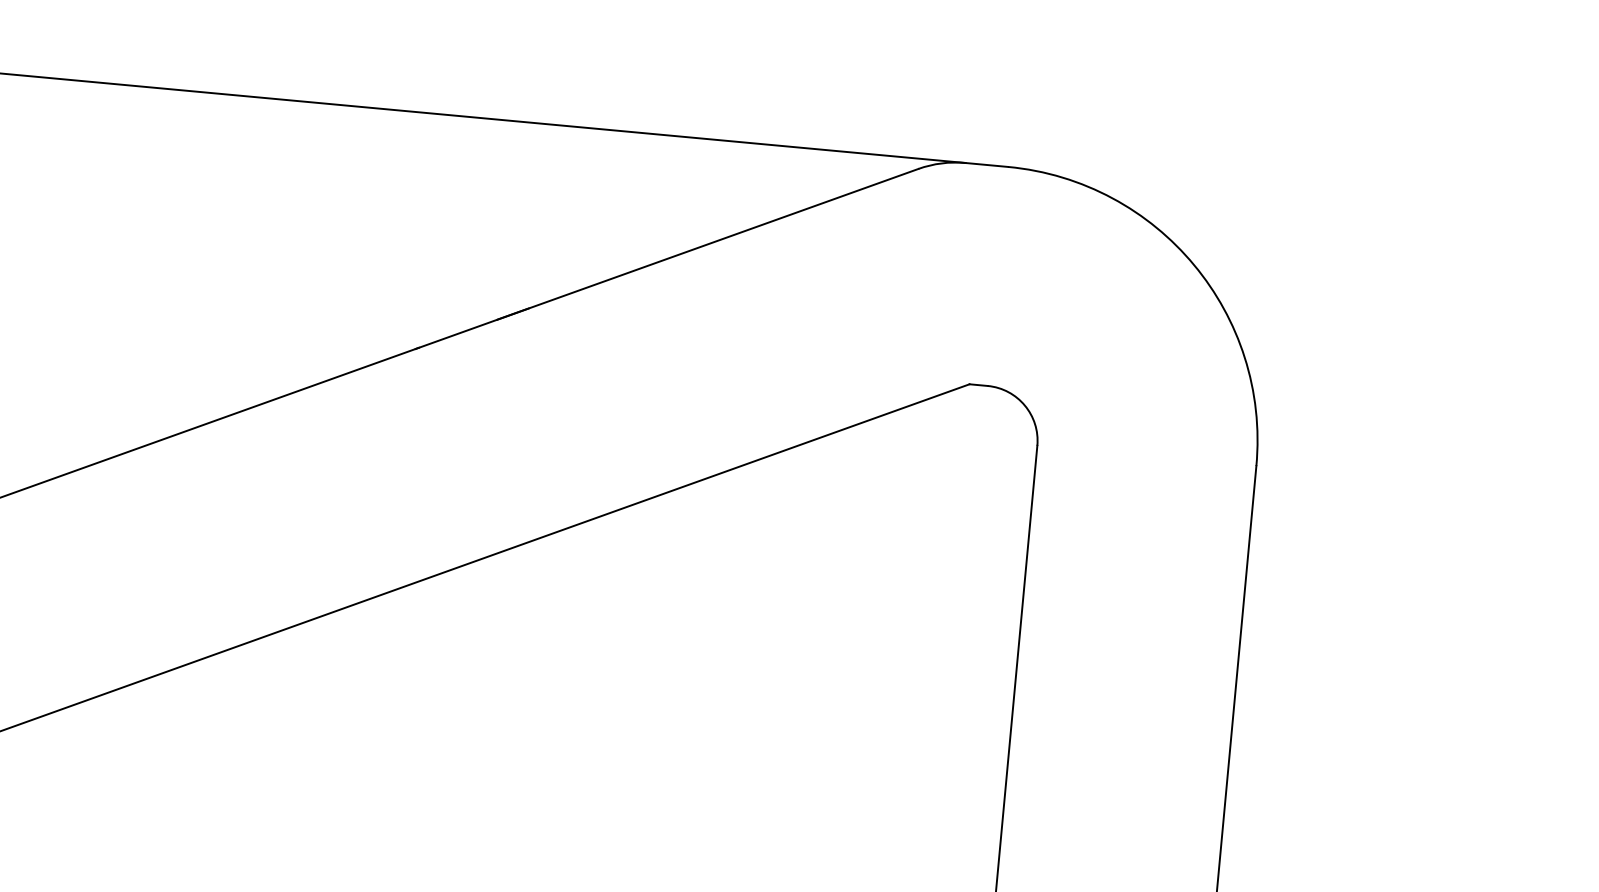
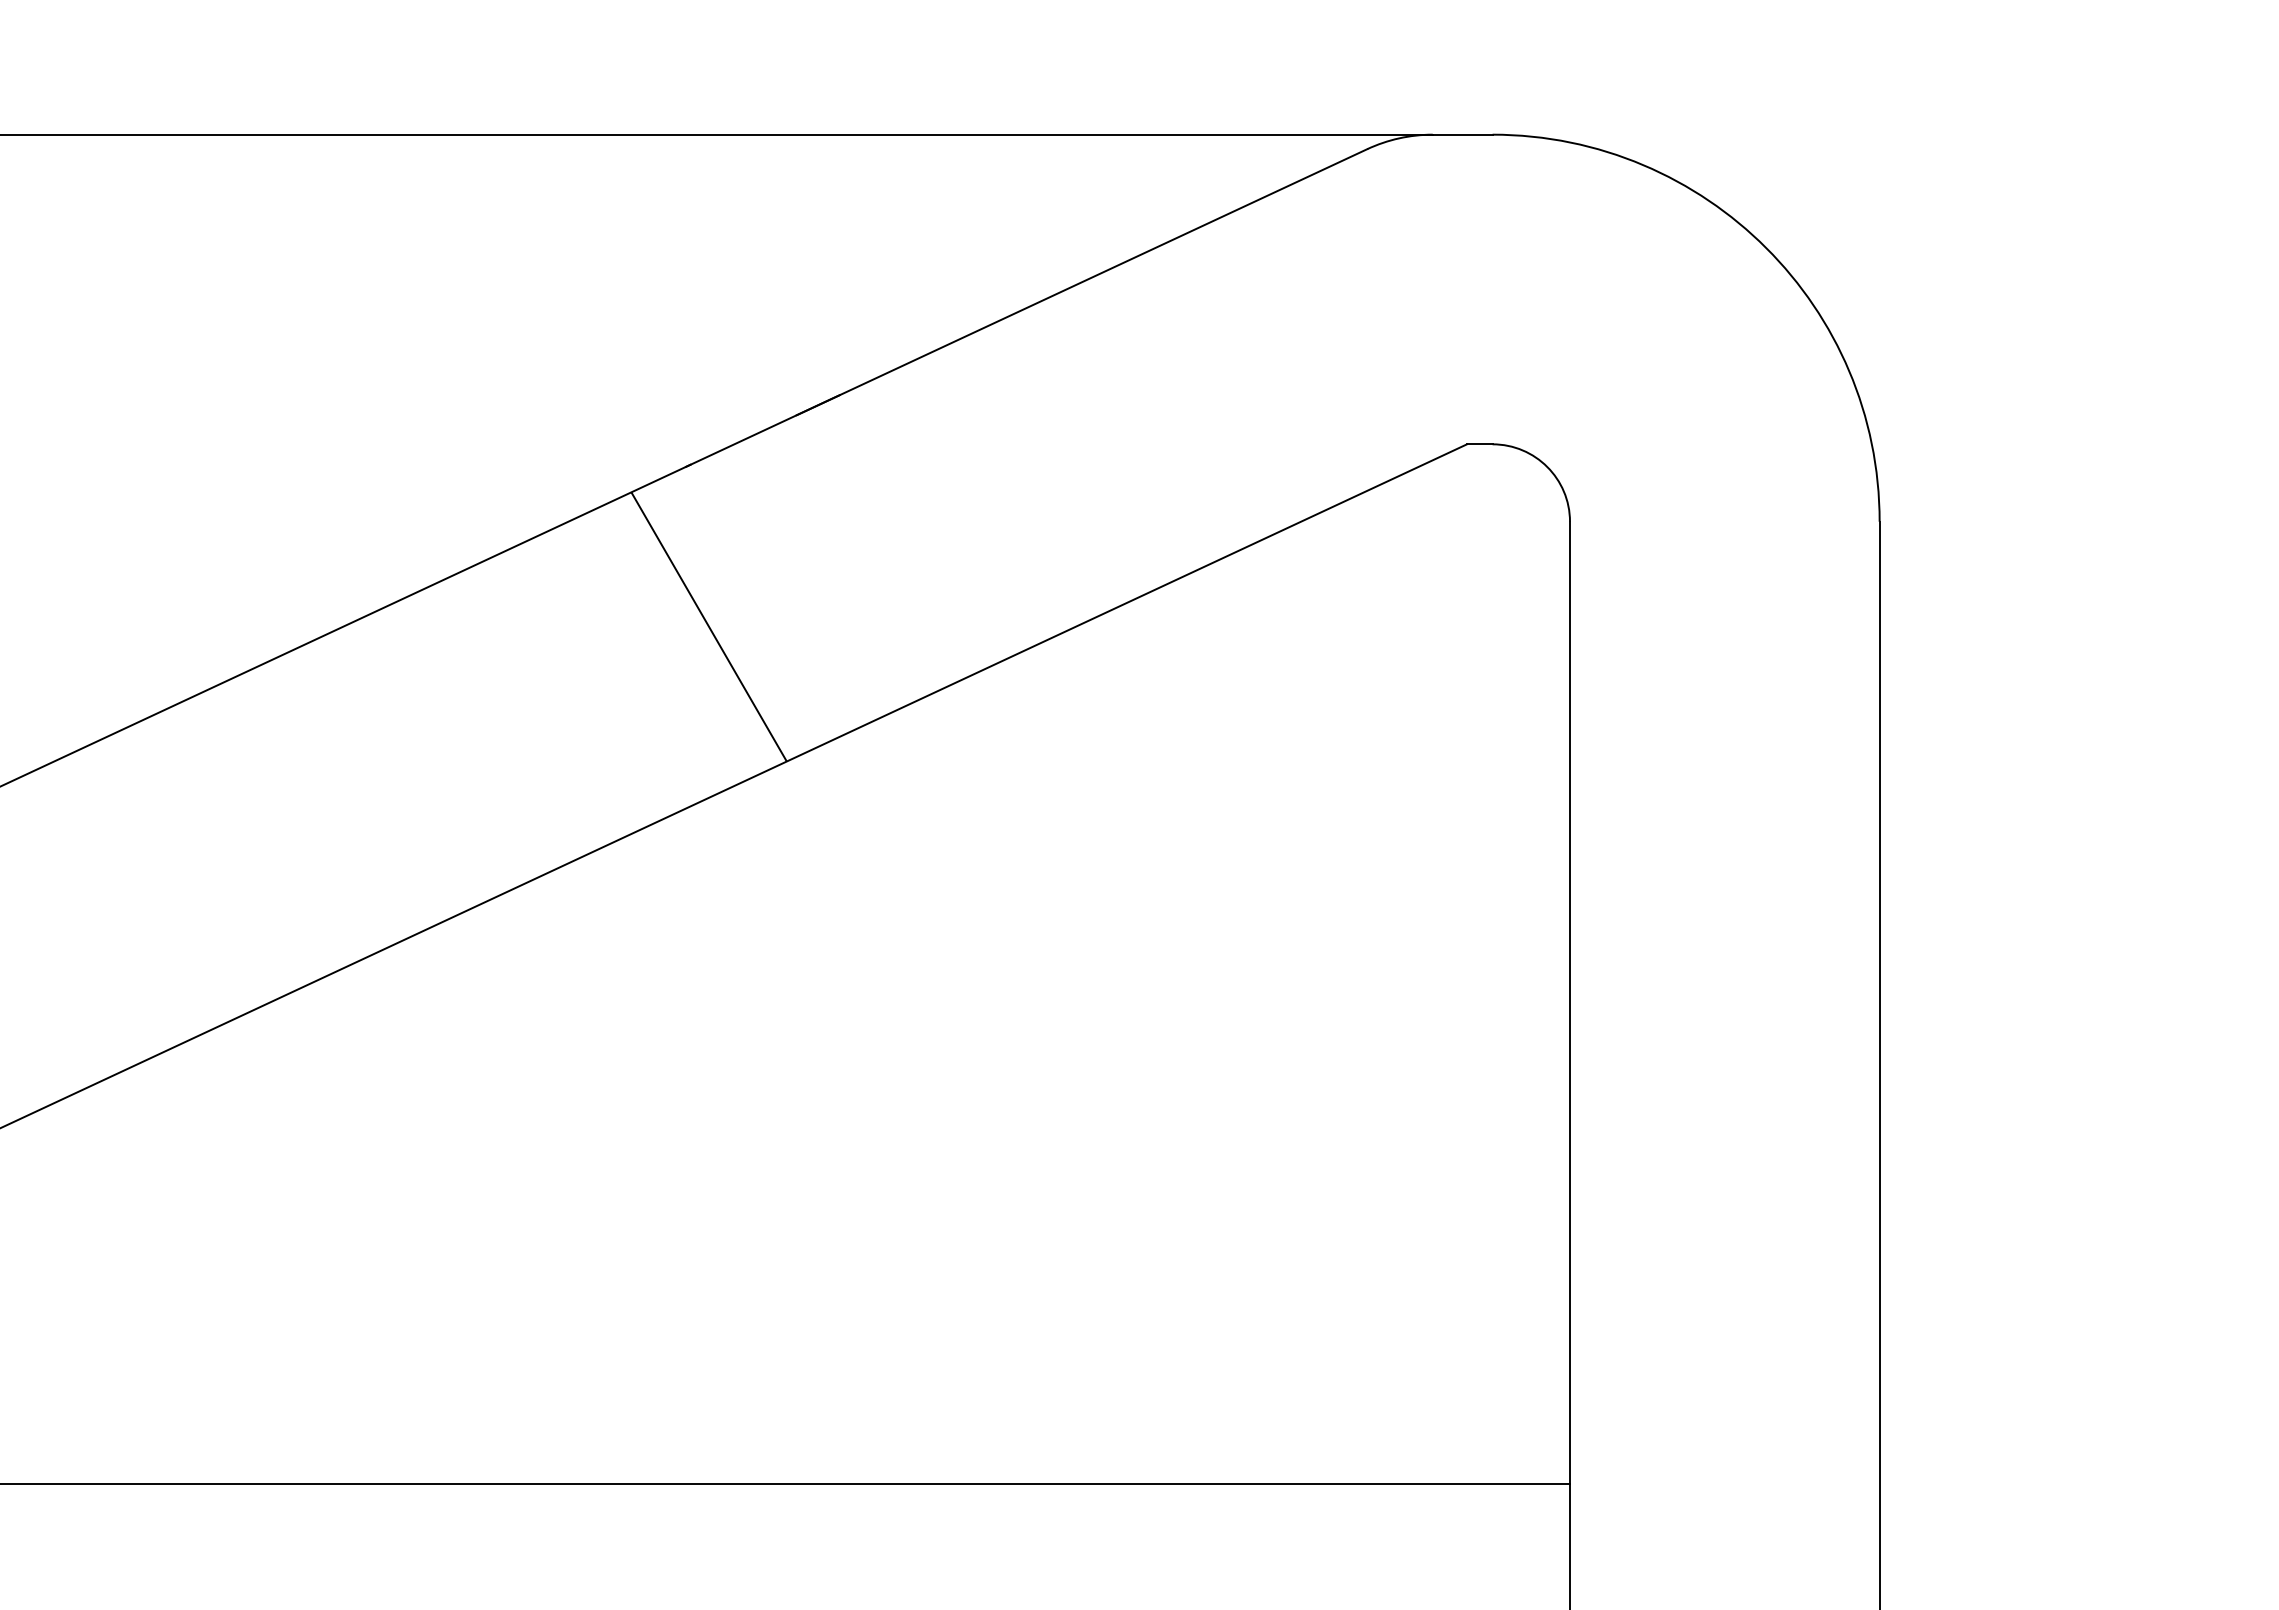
hatch: (421, 463) -> (708, 626), added

